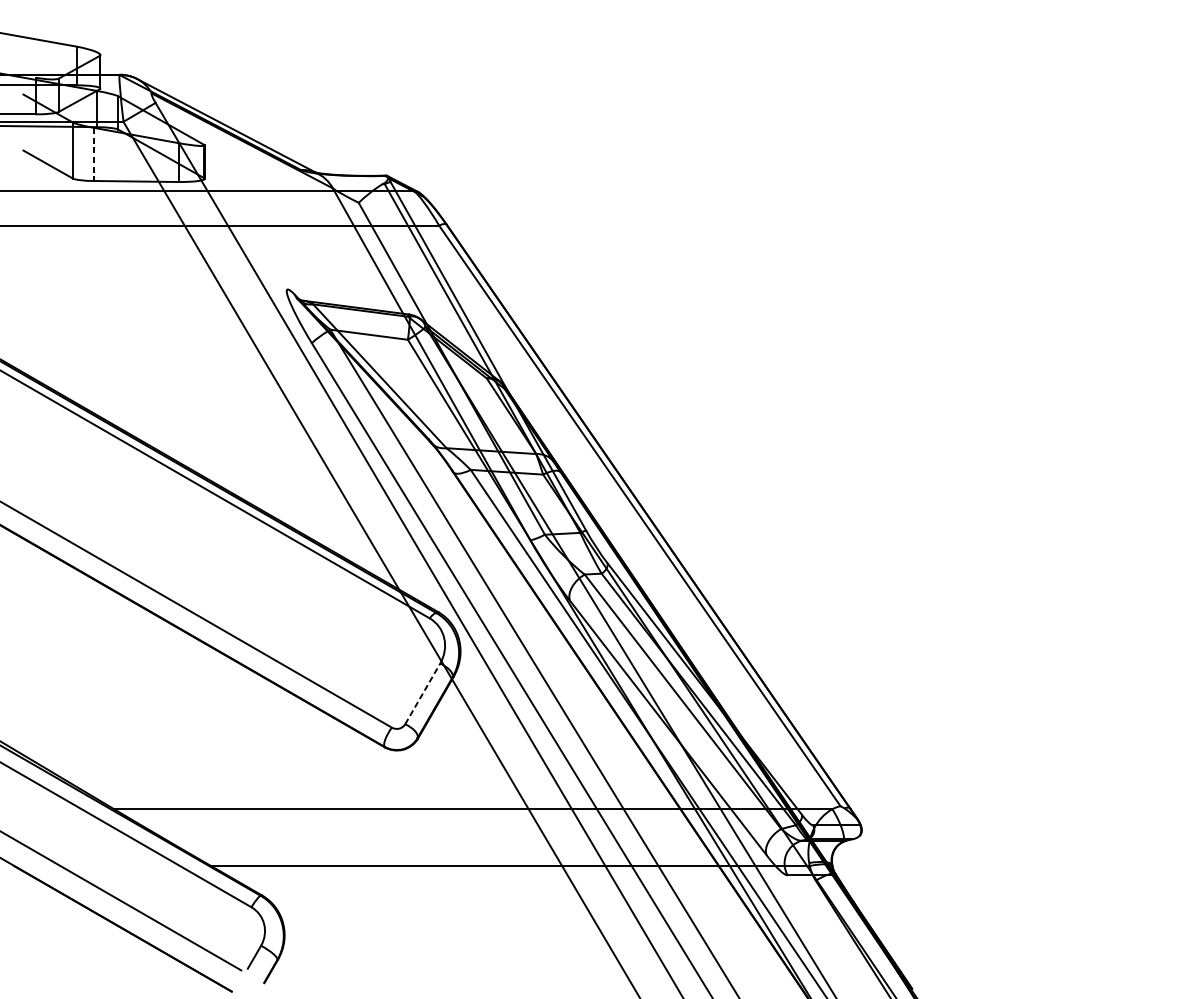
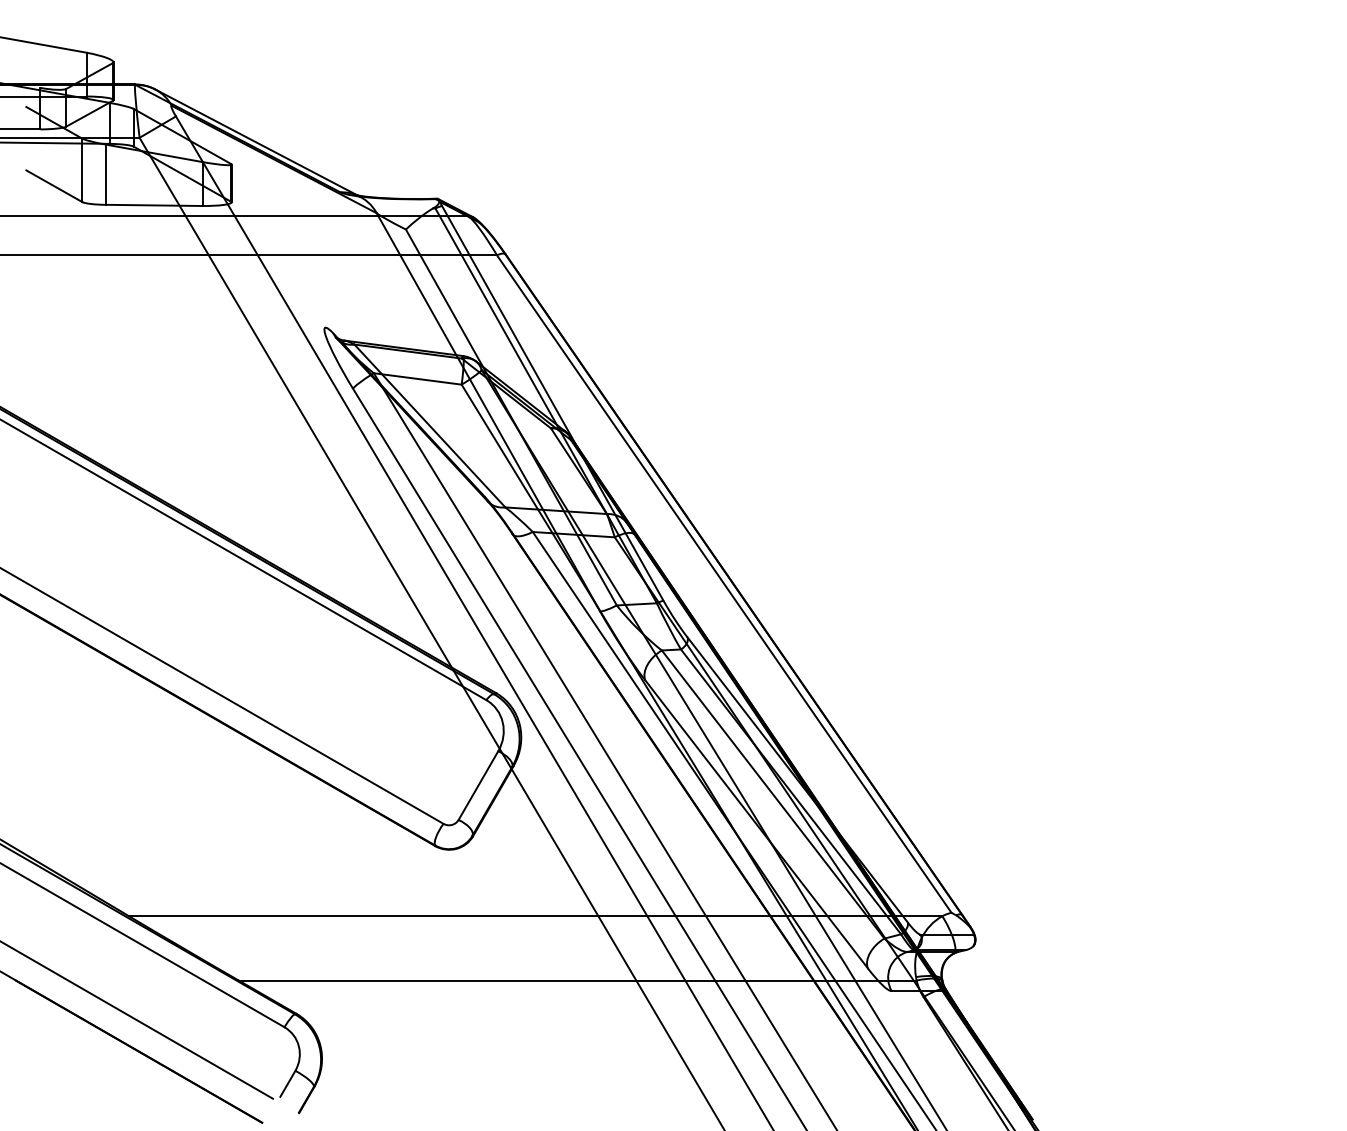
line: (94, 155) -> (106, 175), dashed -> solid
line: (422, 693) -> (478, 785), dashed -> solid

